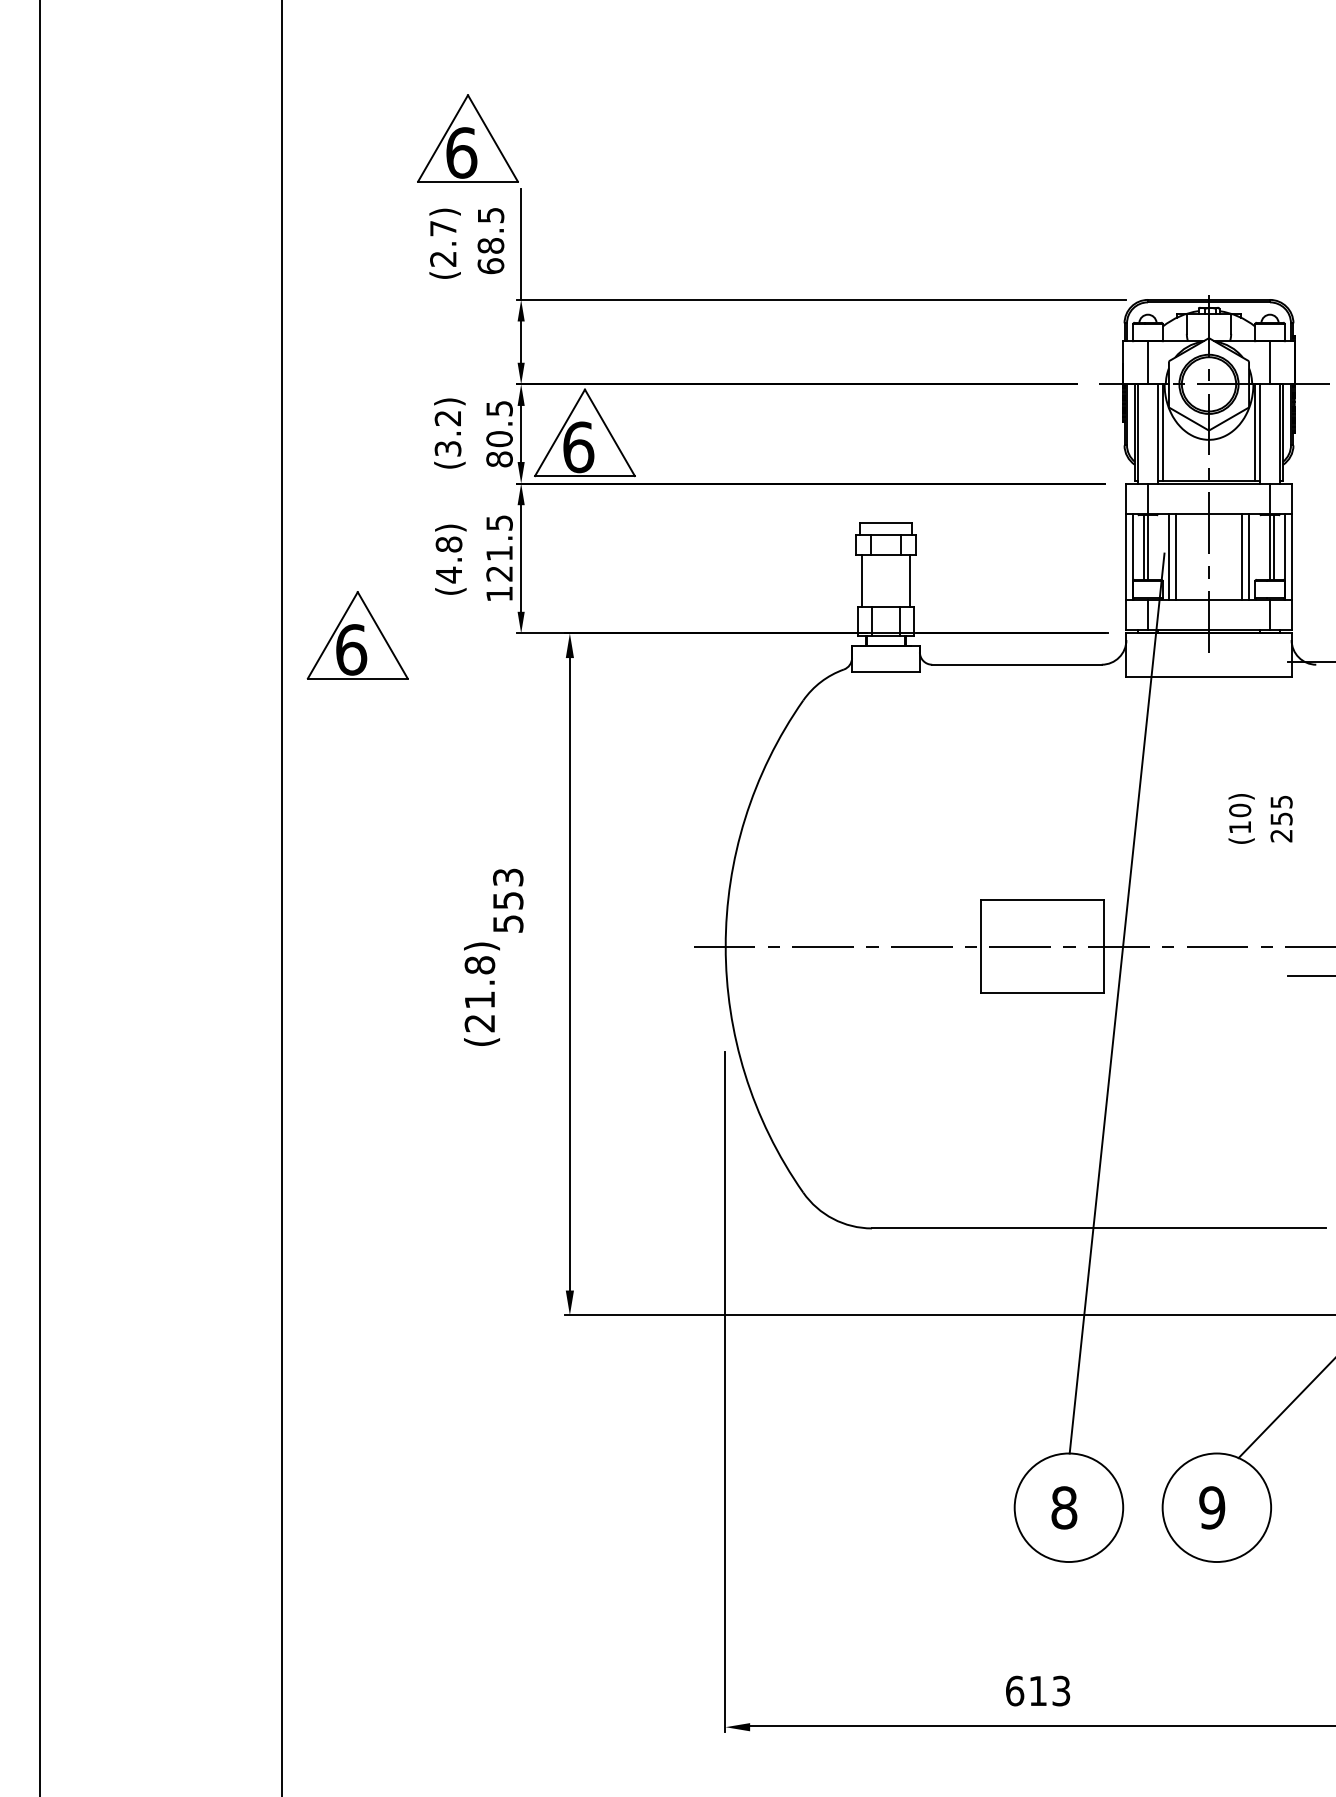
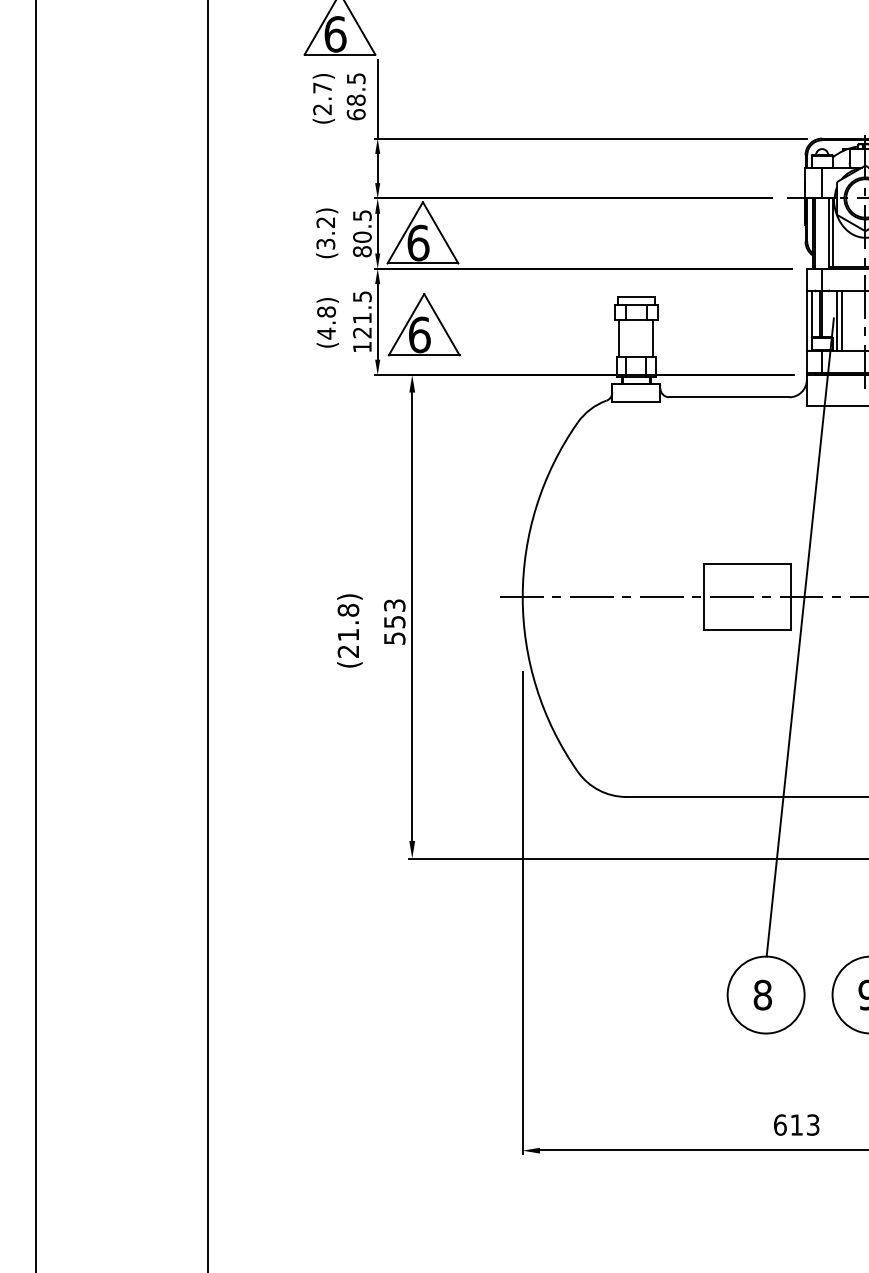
part: (357, 635) -> (424, 324), moved
text: (508, 900) -> (394, 621), moved
text: (1038, 1690) -> (797, 1124), moved

